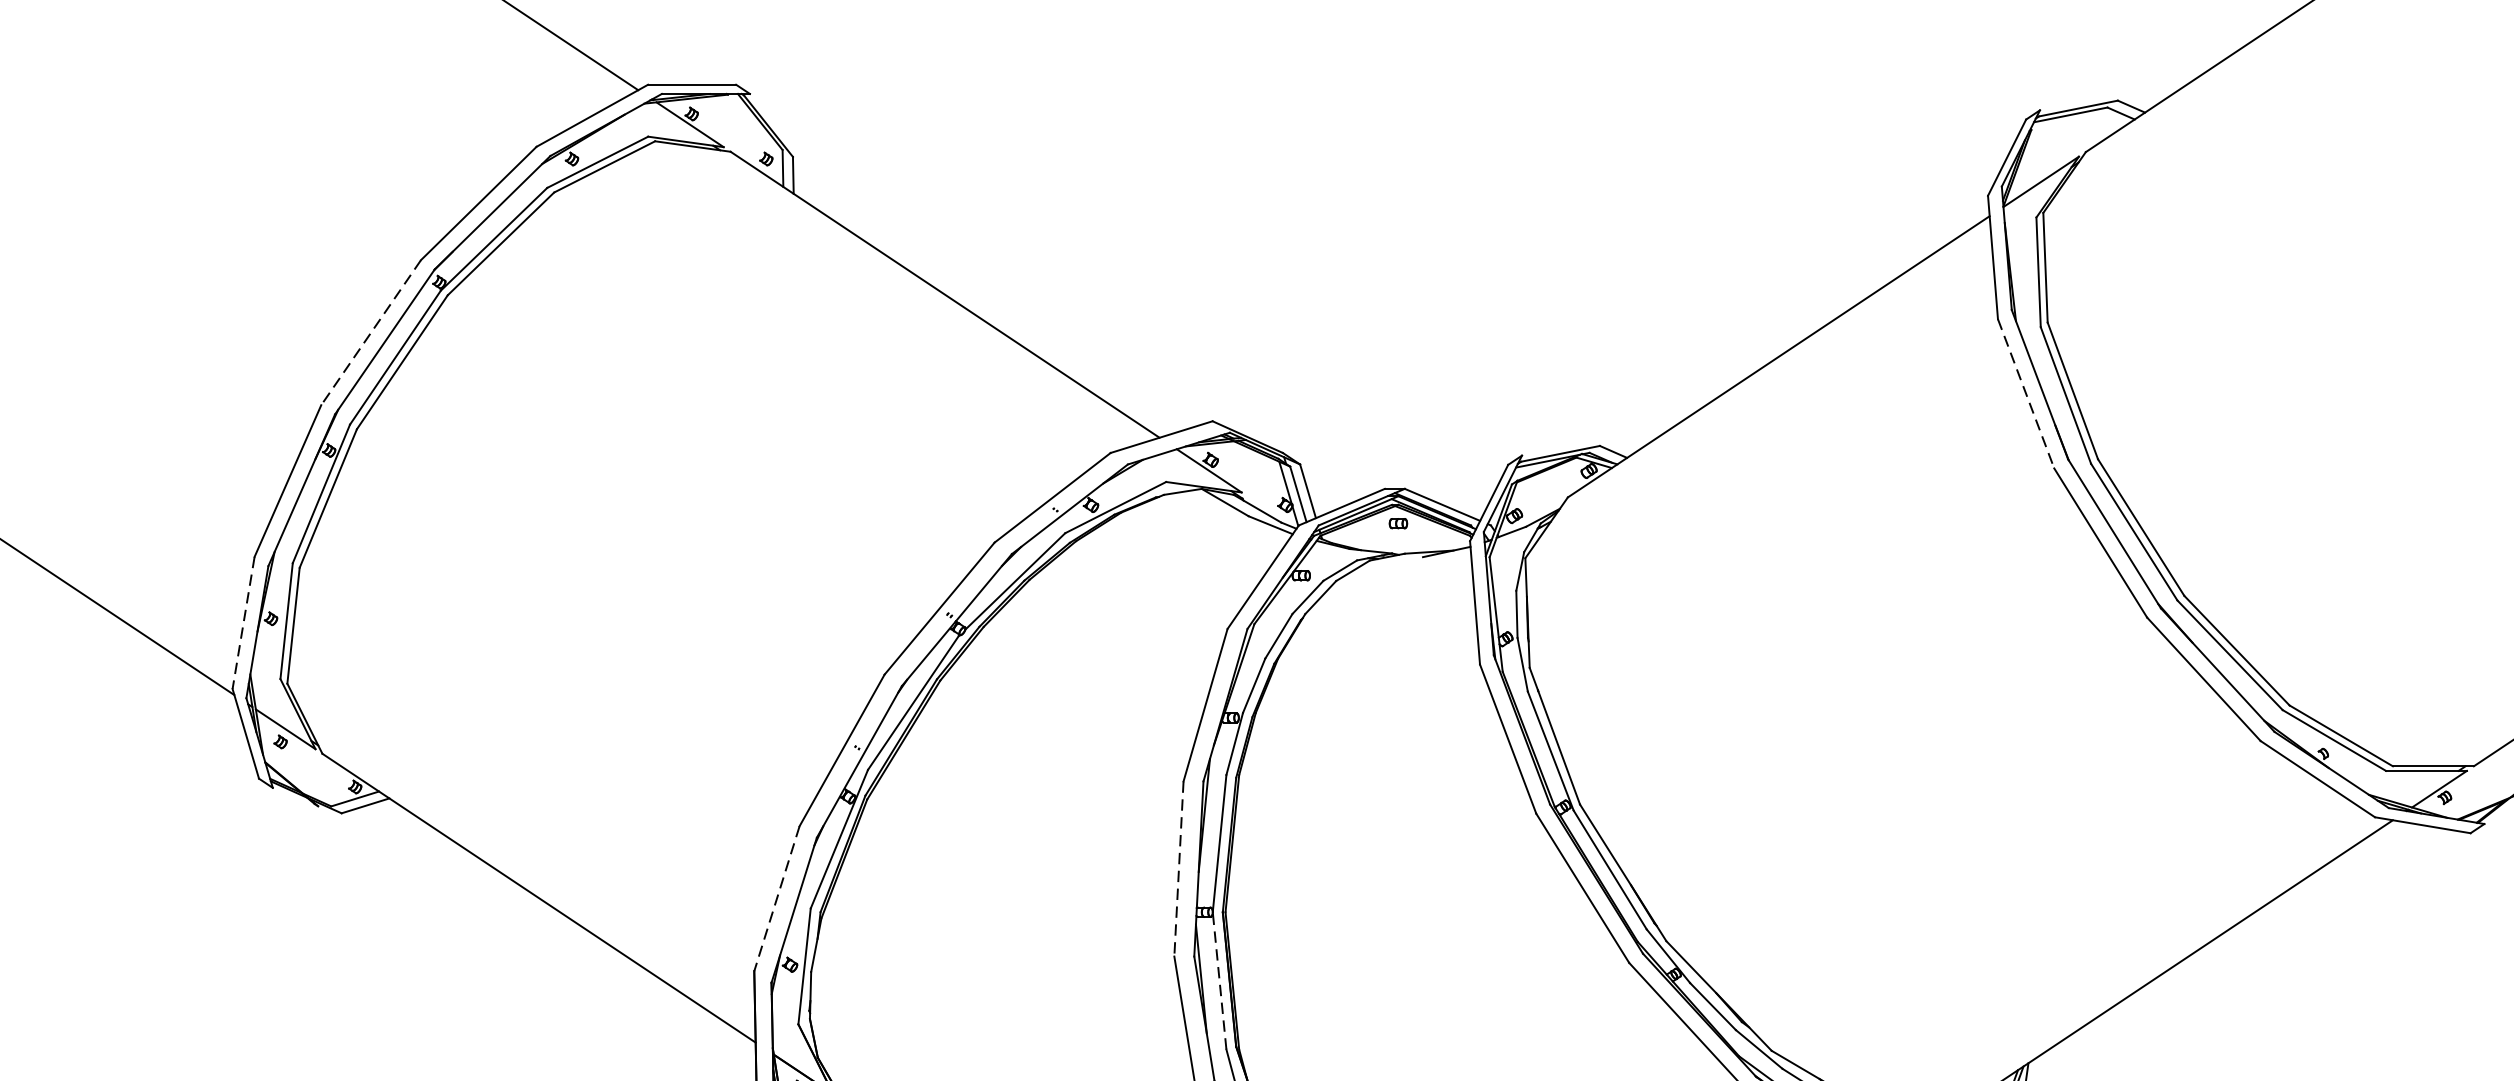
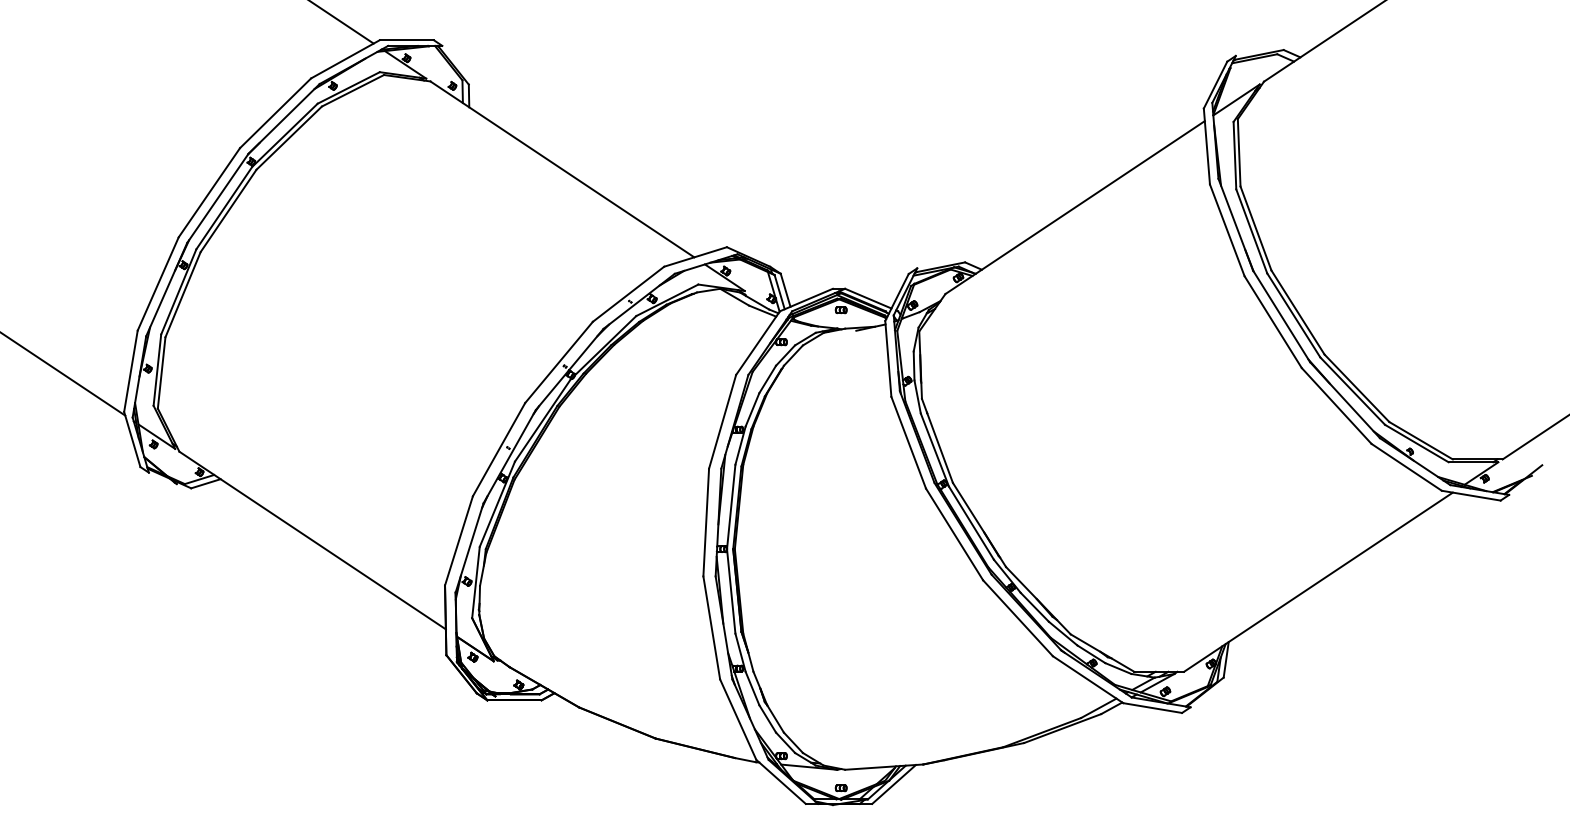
line: (371, 333) -> (209, 193), dashed -> solid
line: (2026, 394) -> (1227, 230), dashed -> solid
line: (242, 623) -> (130, 371), dashed -> solid
line: (1179, 868) -> (706, 522), dashed -> solid
line: (776, 898) -> (458, 540), dashed -> solid
line: (1220, 981) -> (731, 591), dashed -> solid

